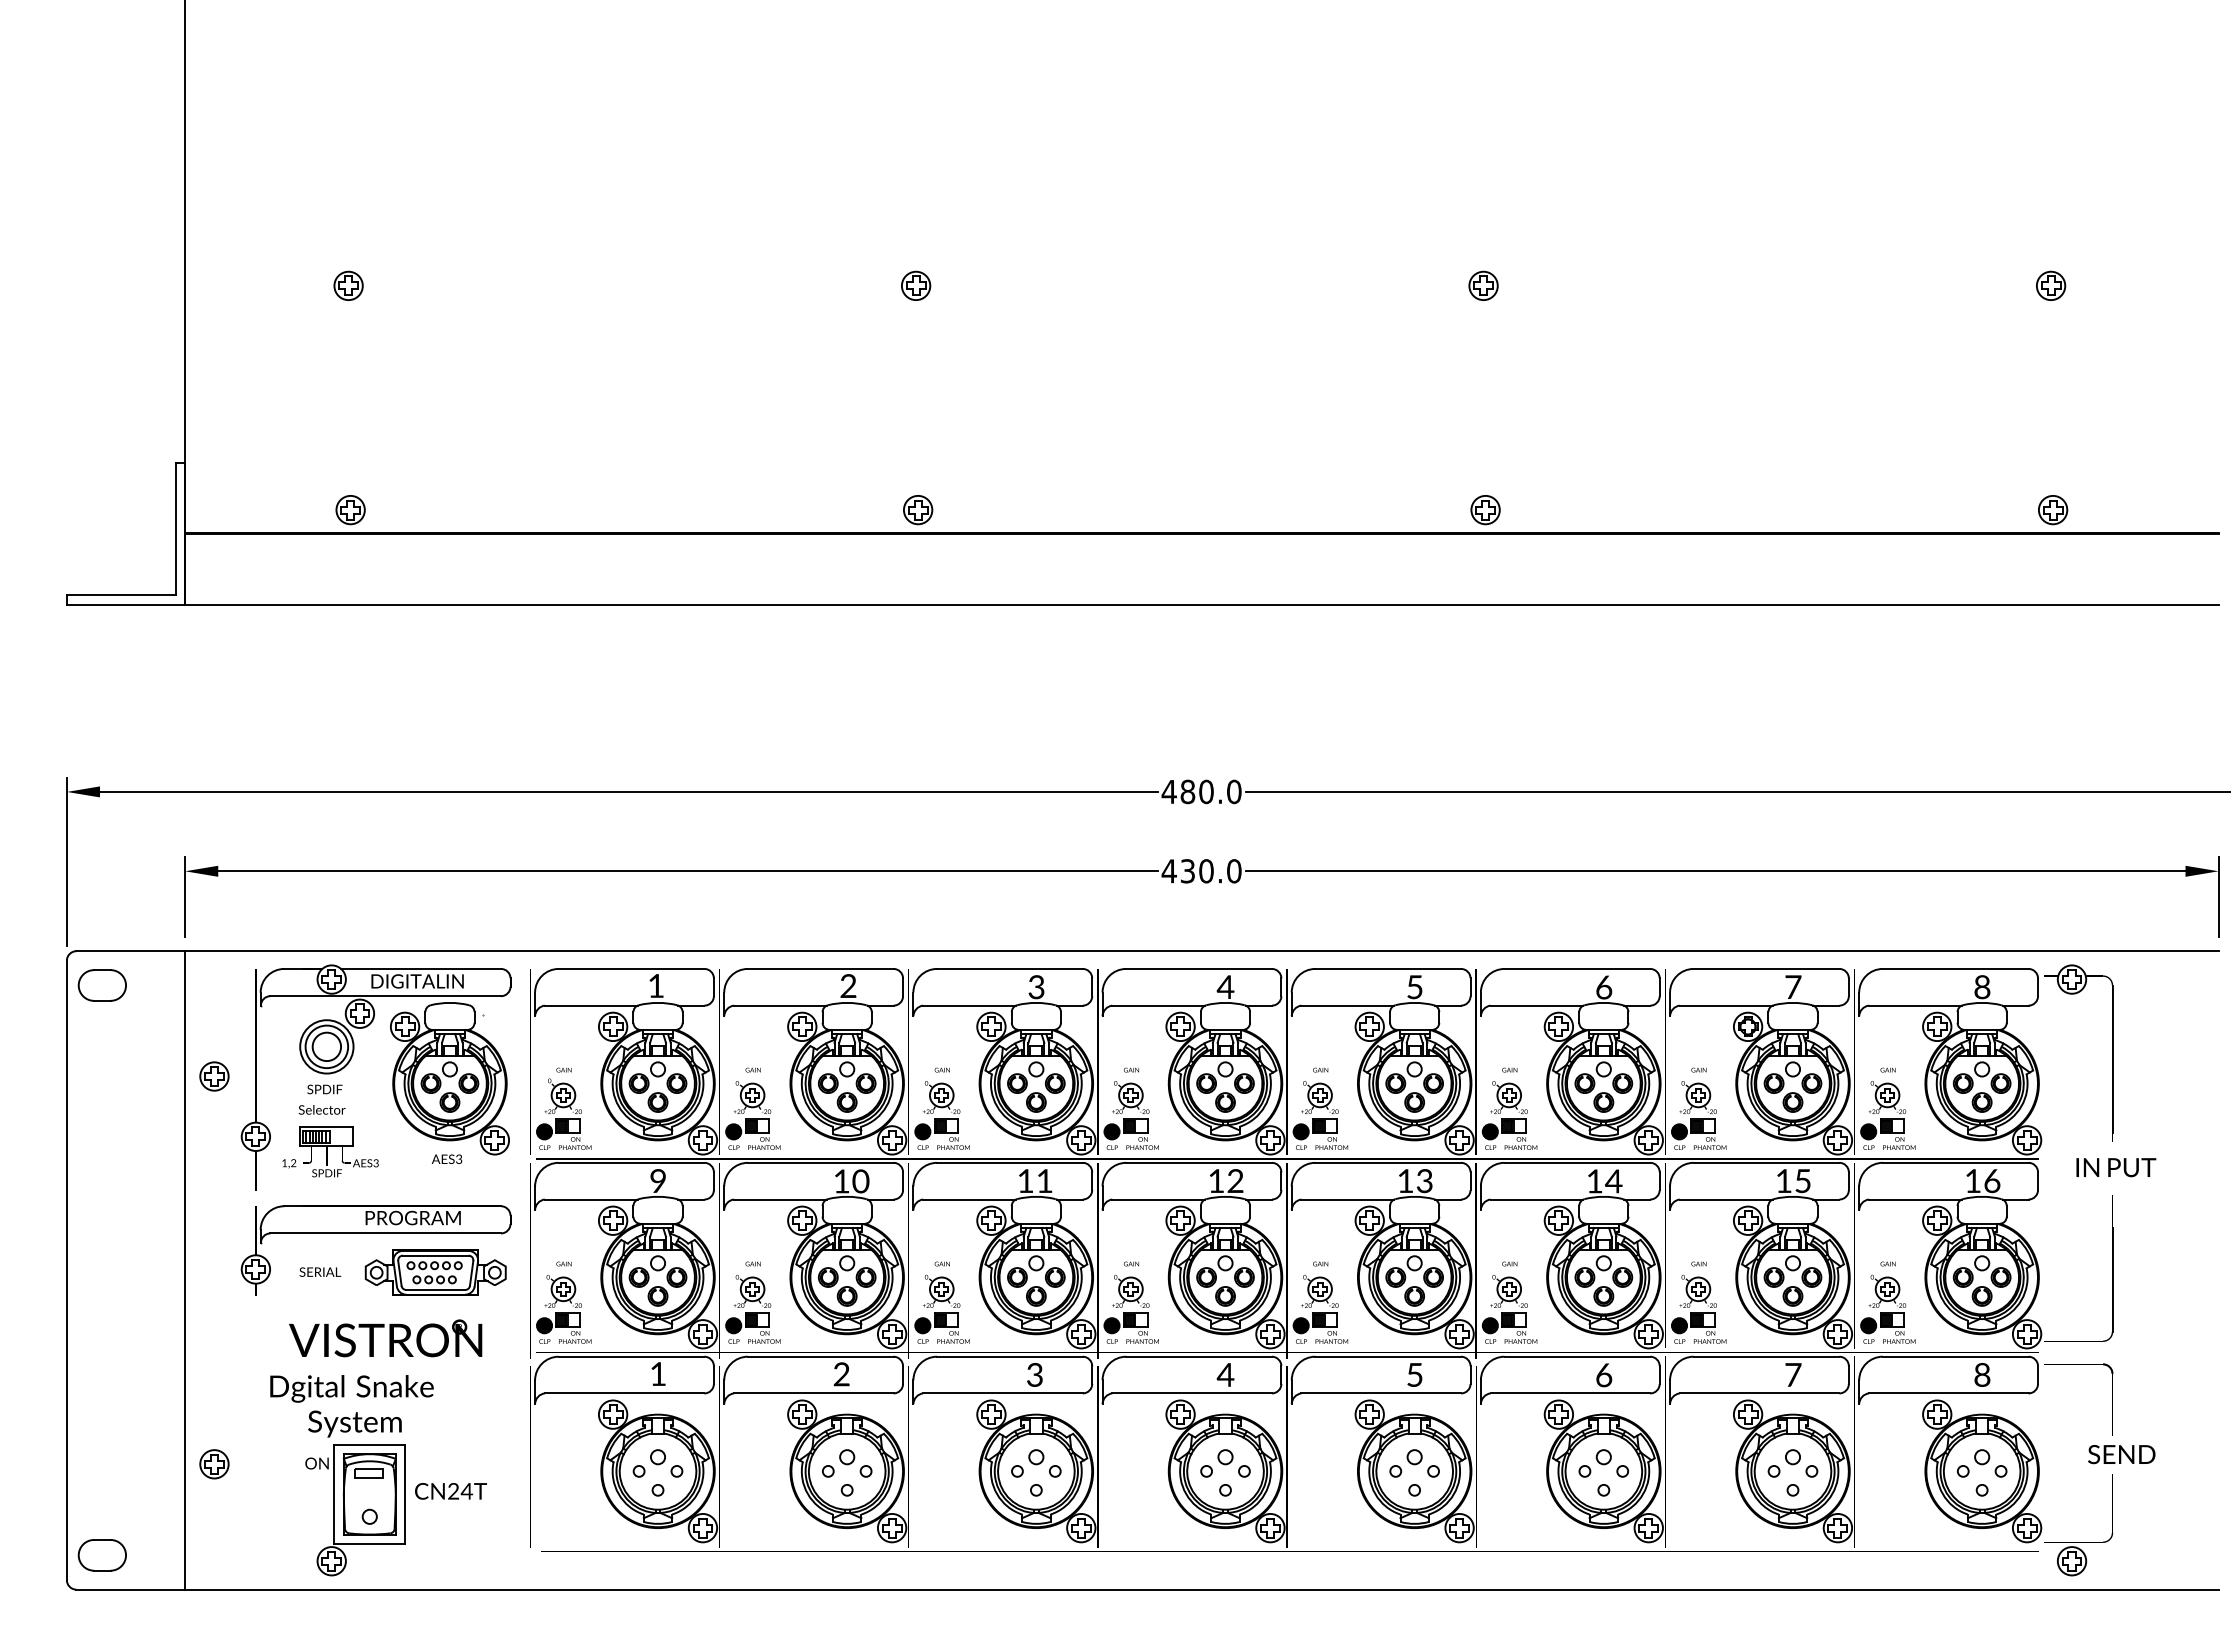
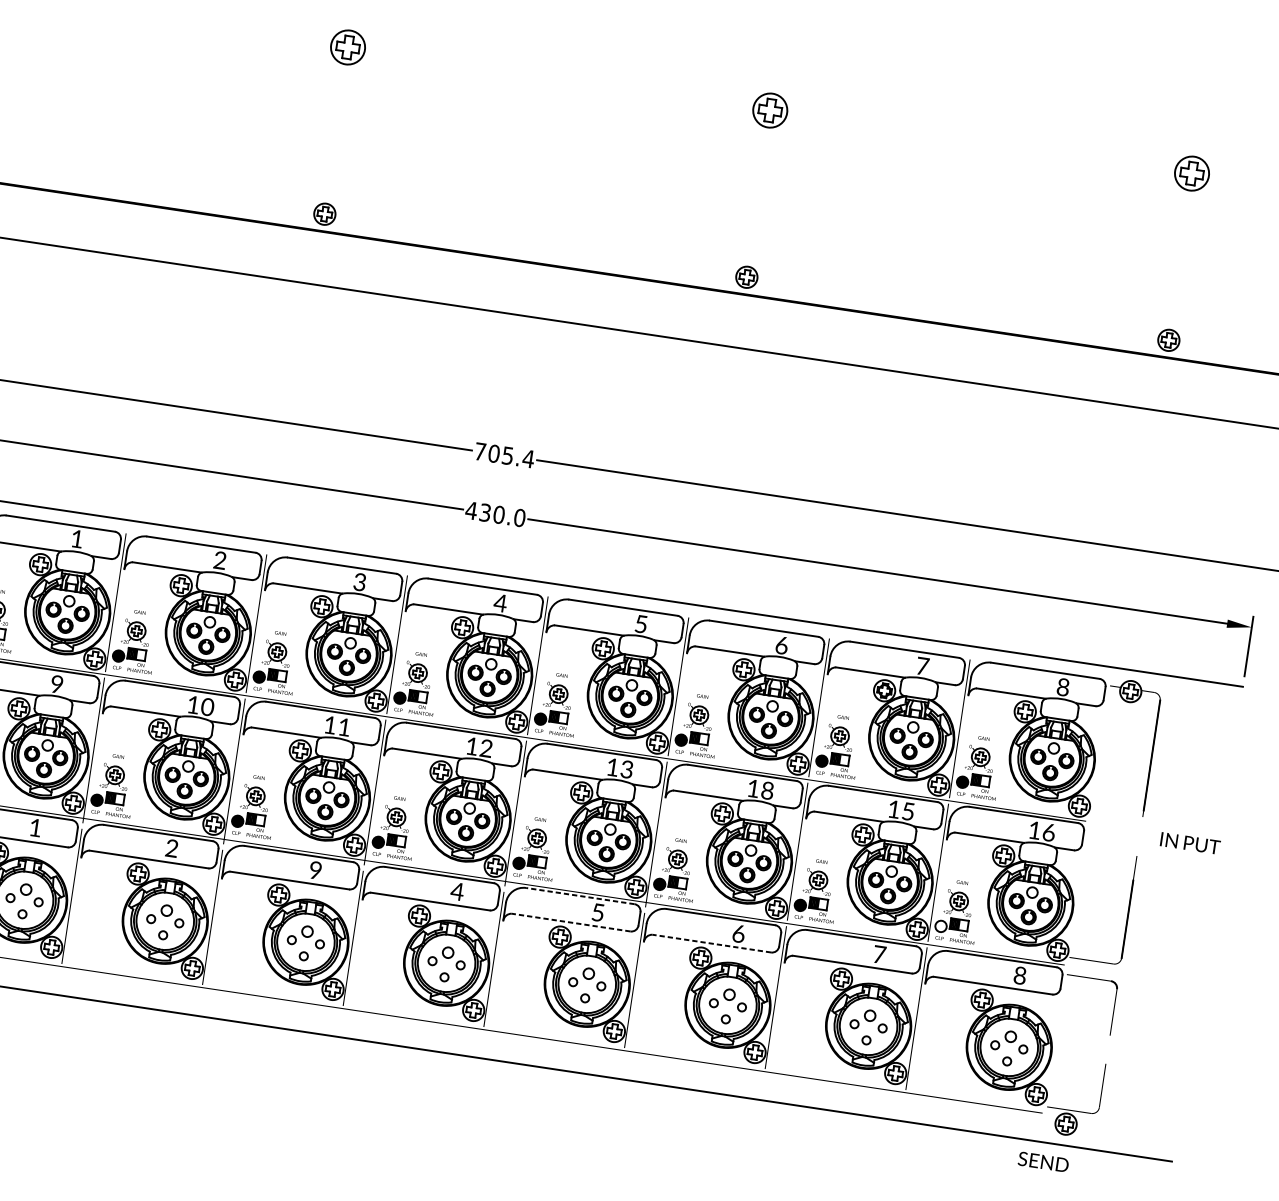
part: (916, 285) -> (348, 47), size x1.6
part: (1483, 285) -> (770, 110), size x1.6
part: (2051, 285) -> (1192, 173), size x1.6
text: (1201, 791) -> (504, 455), 480.0 -> 705.4
text: (2116, 1167) -> (1190, 843), moved
text: (1613, 1181) -> (767, 790), 14 -> 18
fill: (1868, 1325) -> (940, 926), removed
line: (1388, 1356) -> (580, 895), solid -> dashed
text: (1034, 1374) -> (315, 869), 3 -> 9
line: (1381, 1393) -> (571, 922), solid -> dashed
line: (1570, 1393) -> (711, 943), solid -> dashed
text: (2121, 1454) -> (1043, 1162), moved

